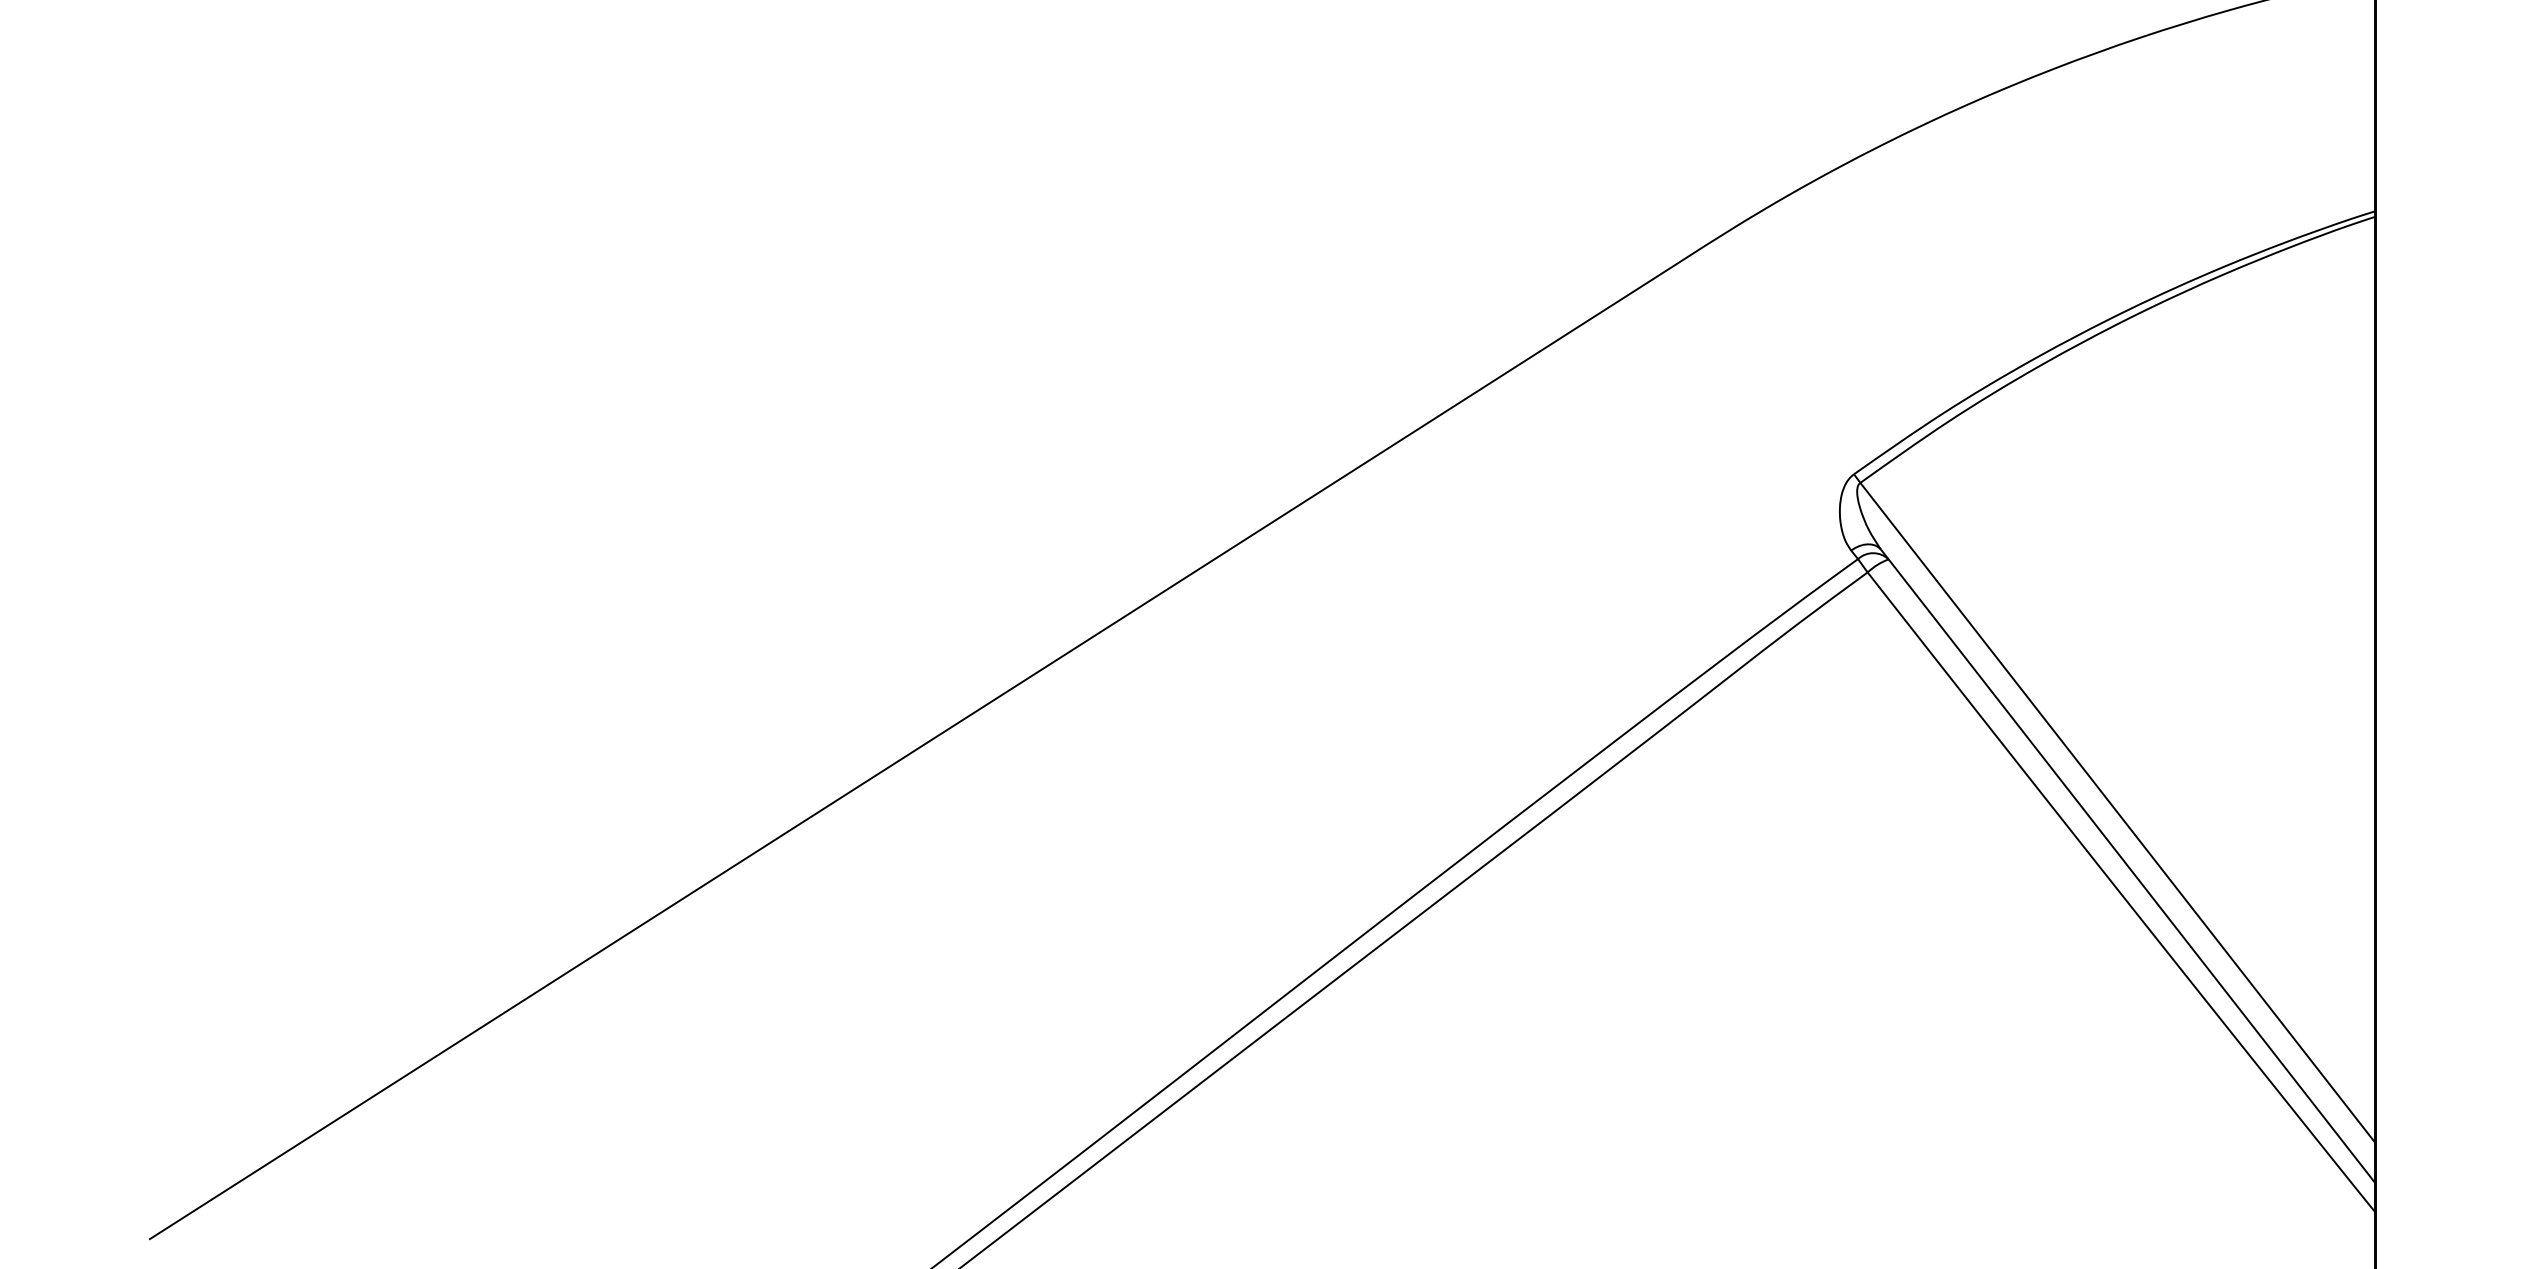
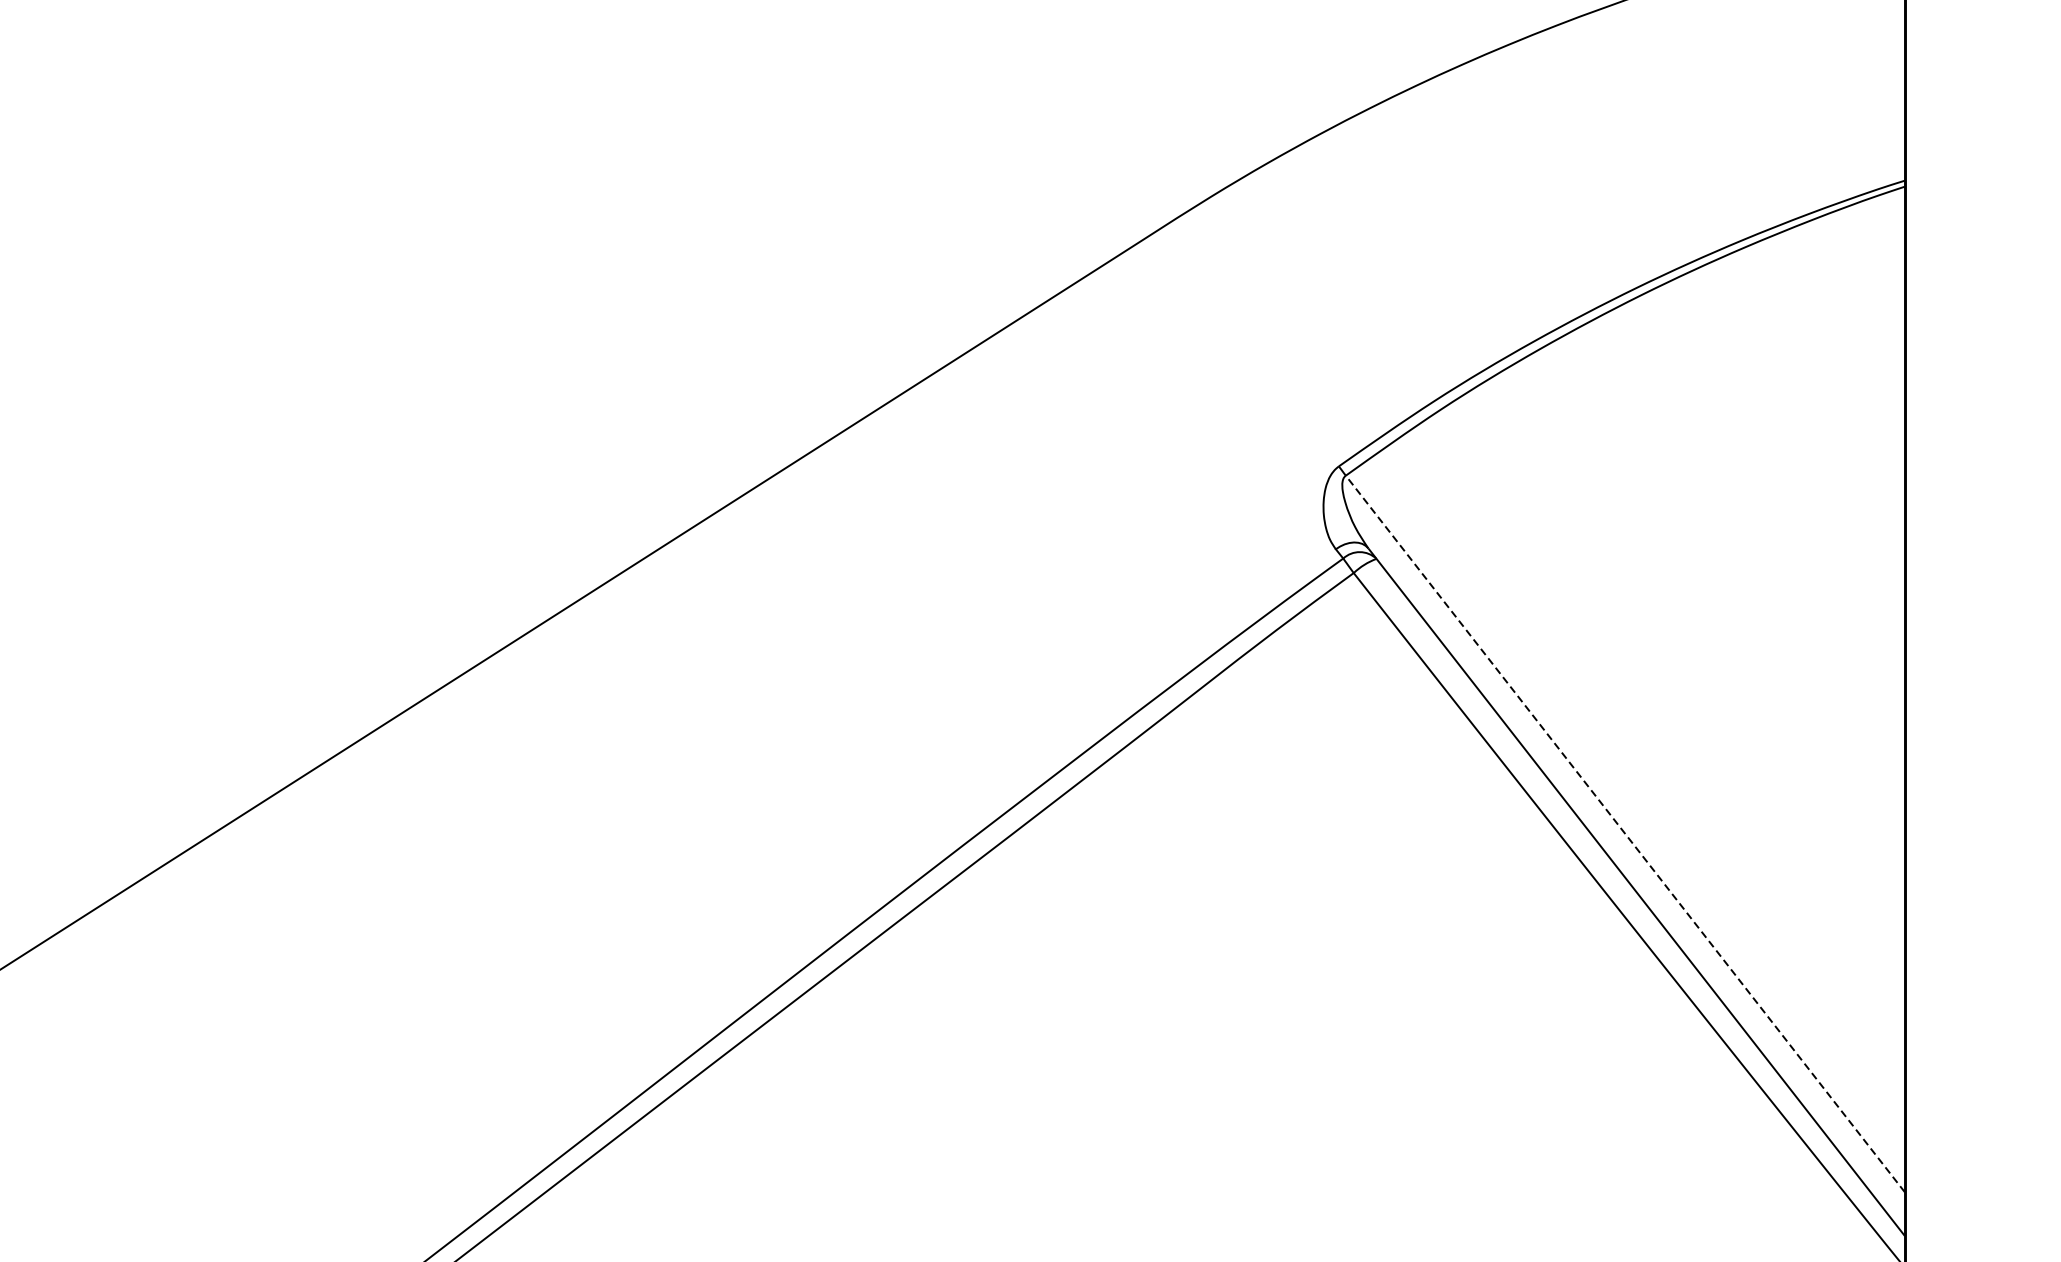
line: (2118, 813) -> (1626, 835), solid -> dashed

